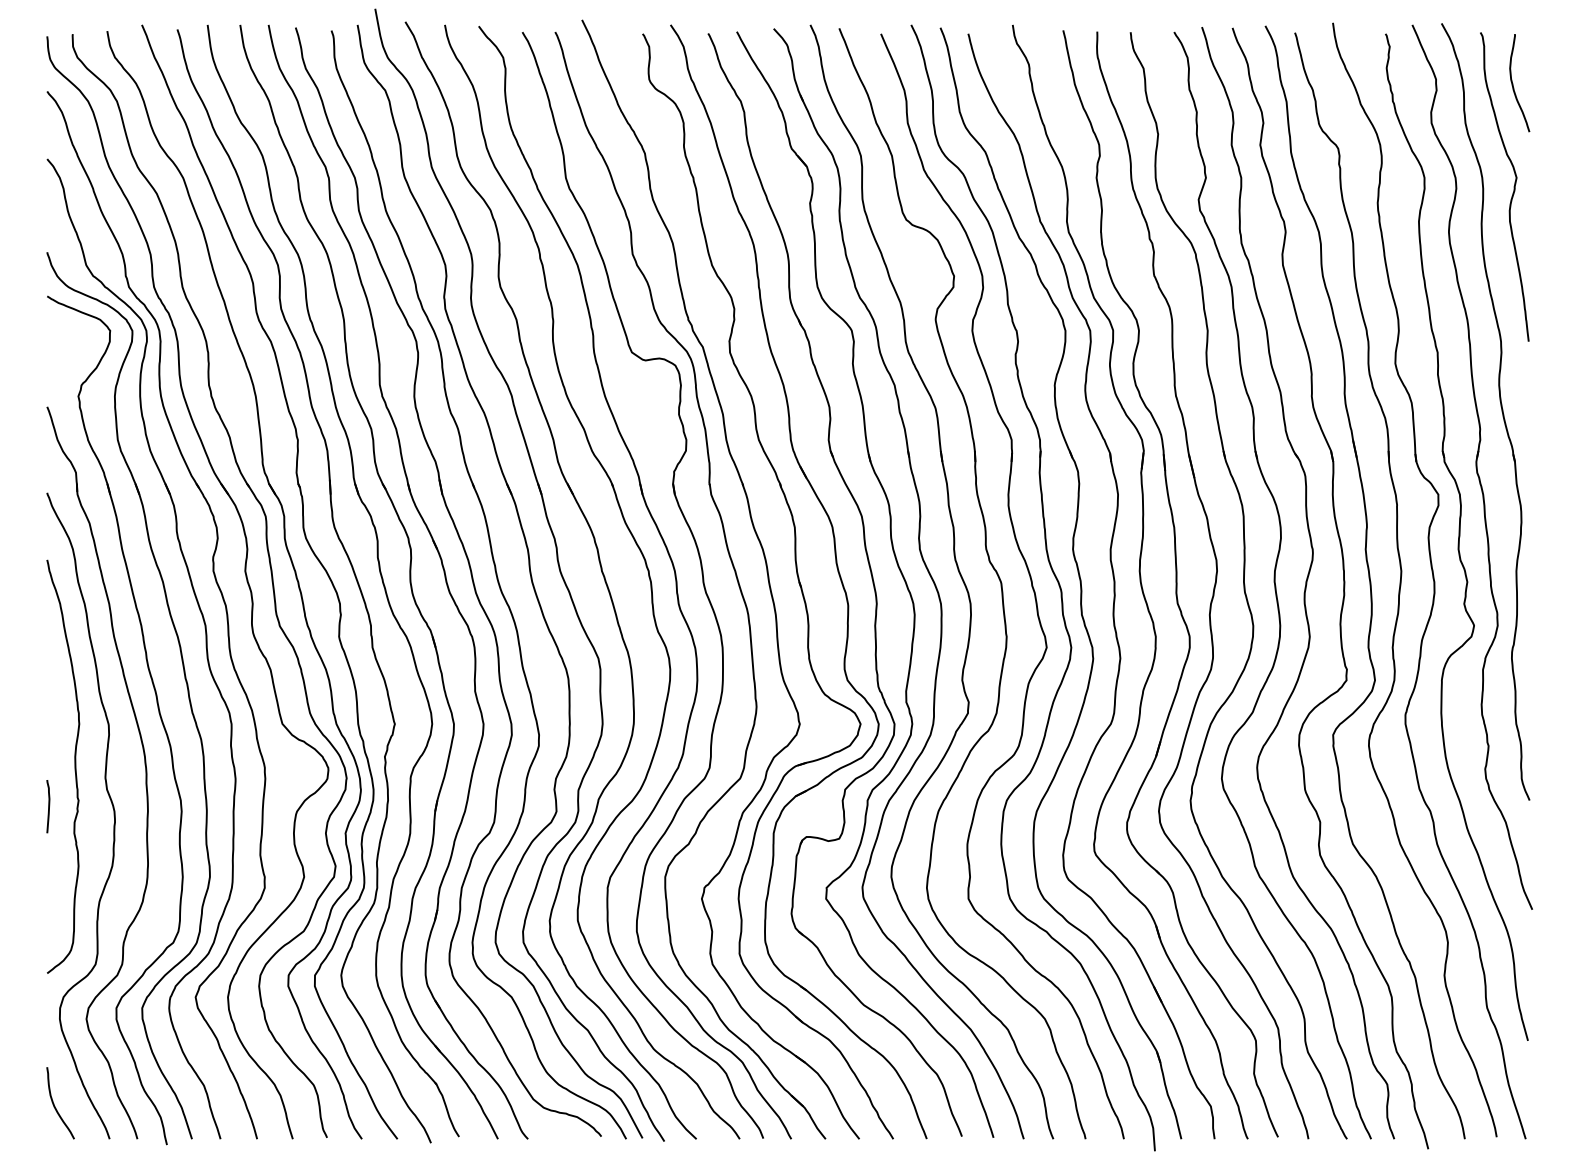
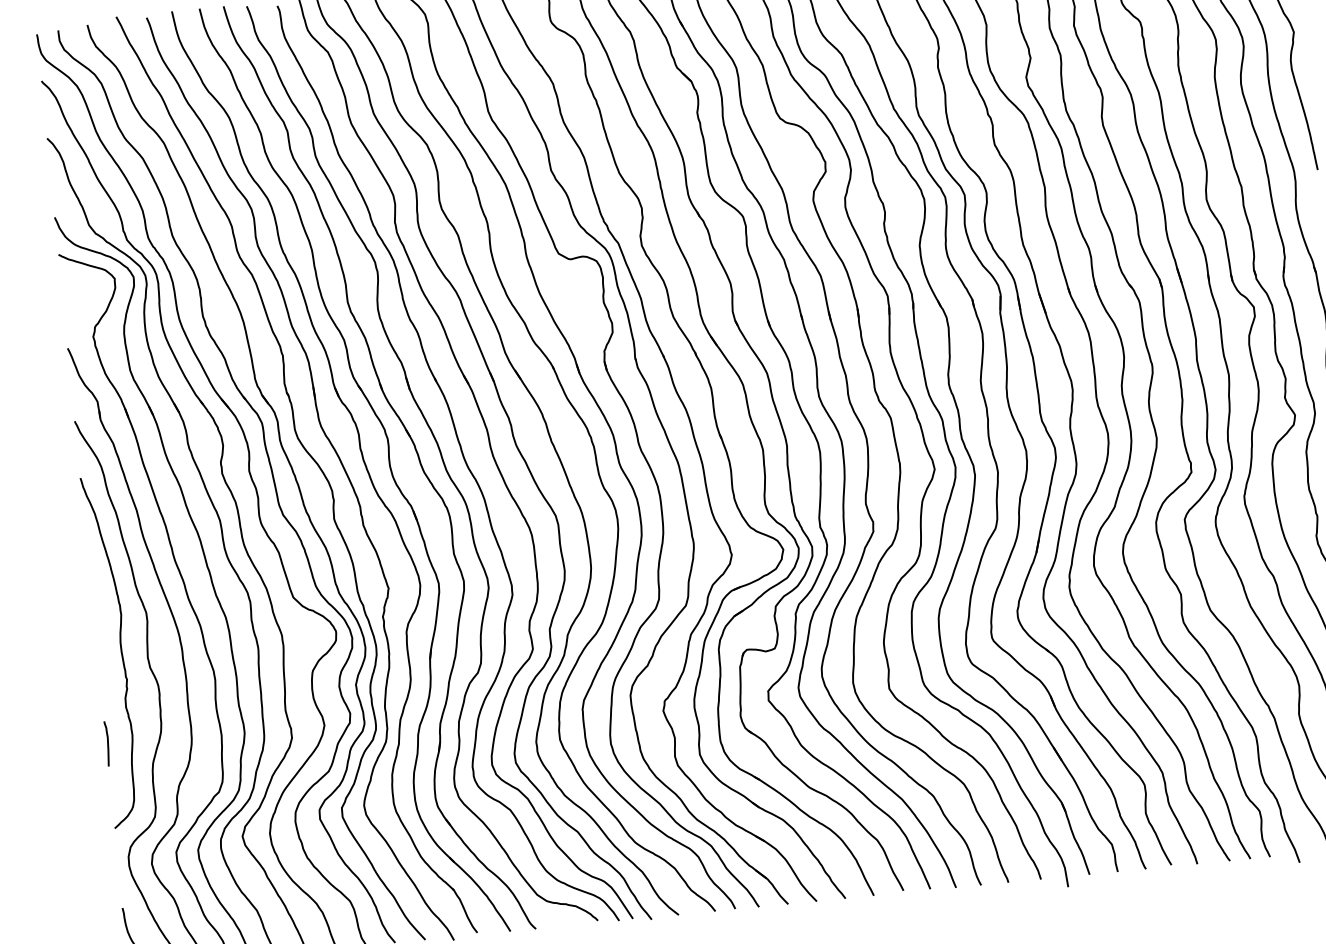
curve: (48, 806) -> (107, 743), moved

